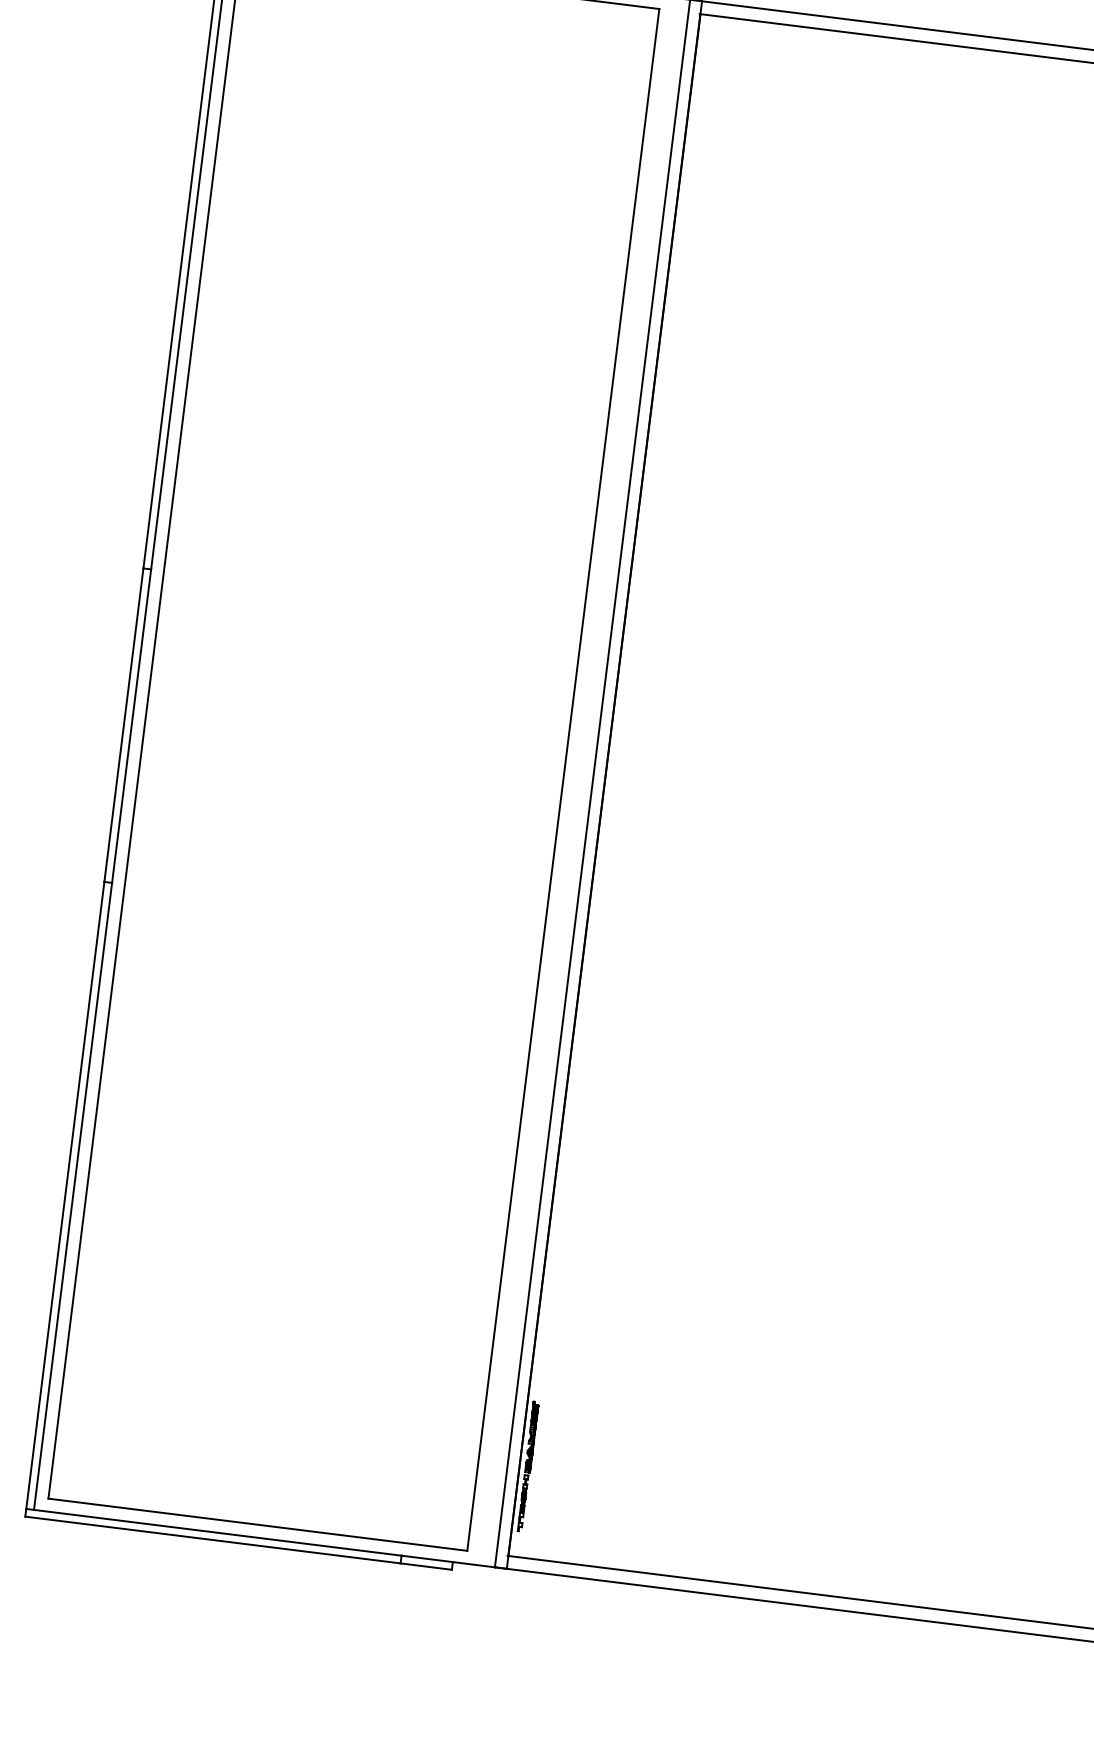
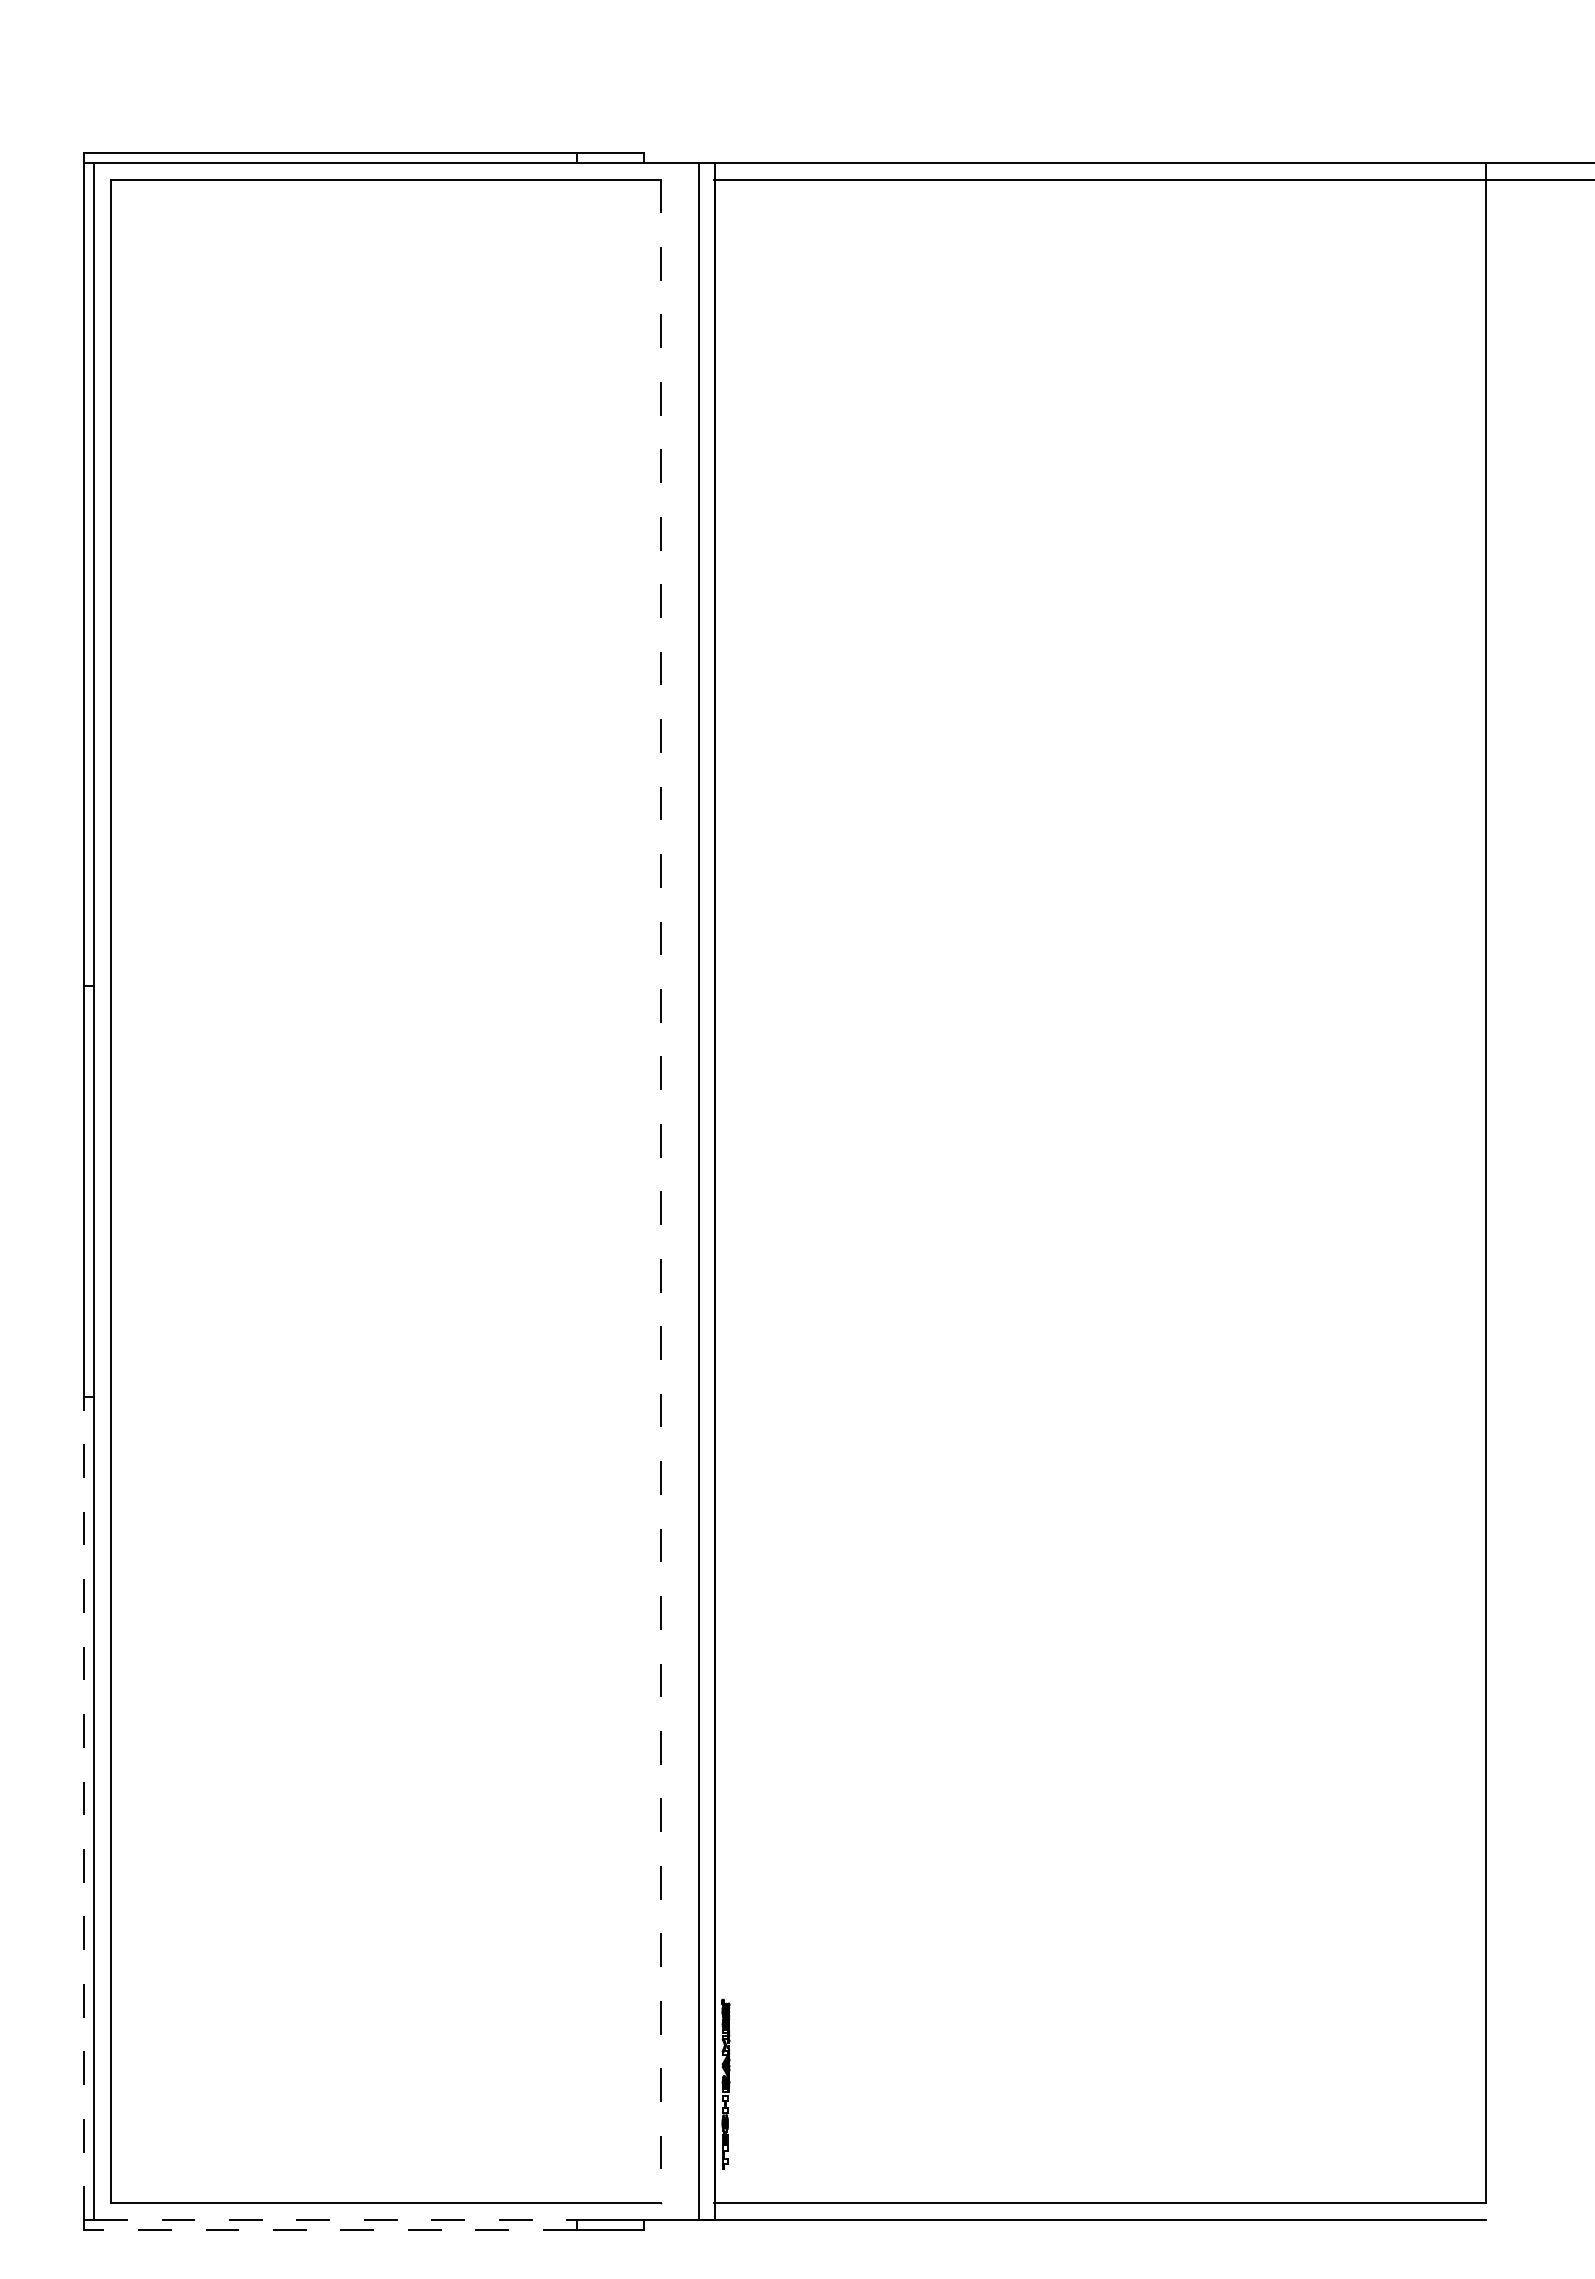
line: (563, 780) -> (660, 1191), solid -> dashed
line: (65, 1195) -> (84, 1808), solid -> dashed
line: (217, 1533) -> (335, 2220), solid -> dashed
line: (212, 1540) -> (329, 2230), solid -> dashed

